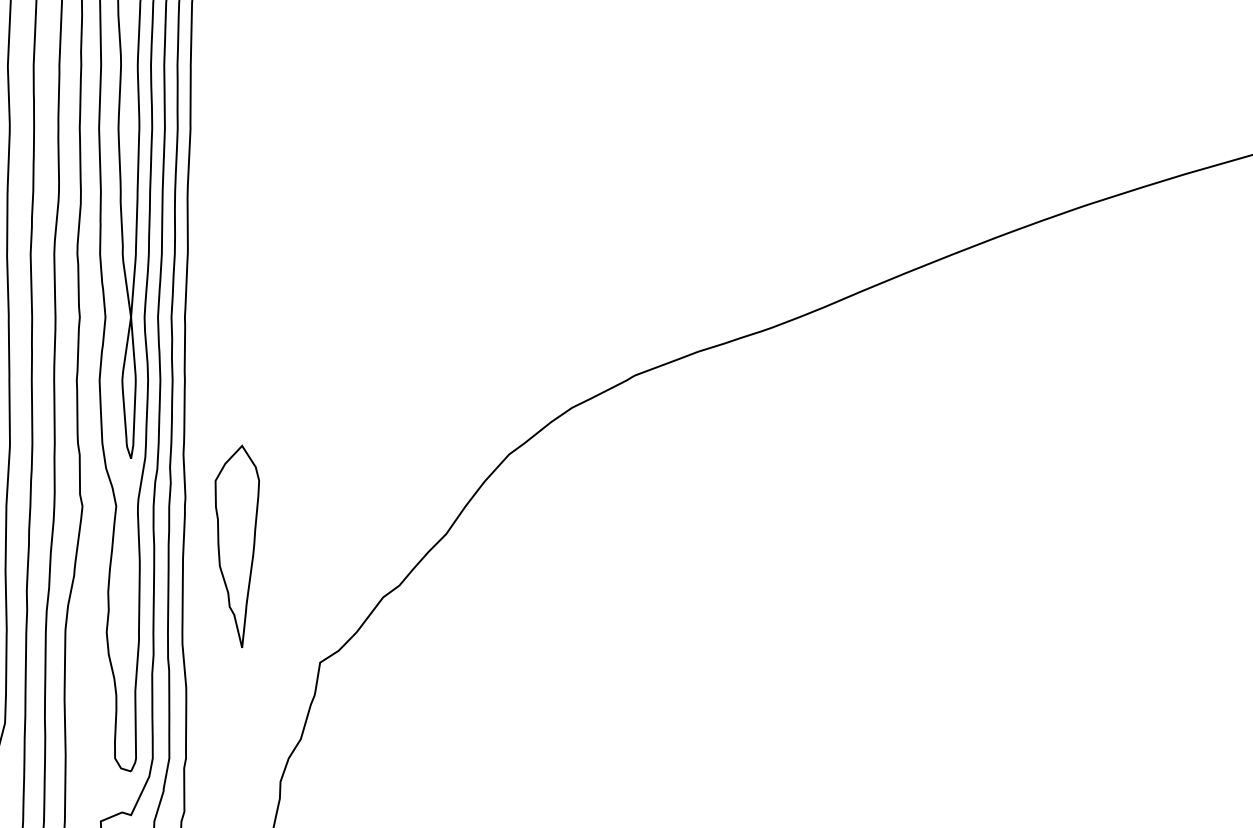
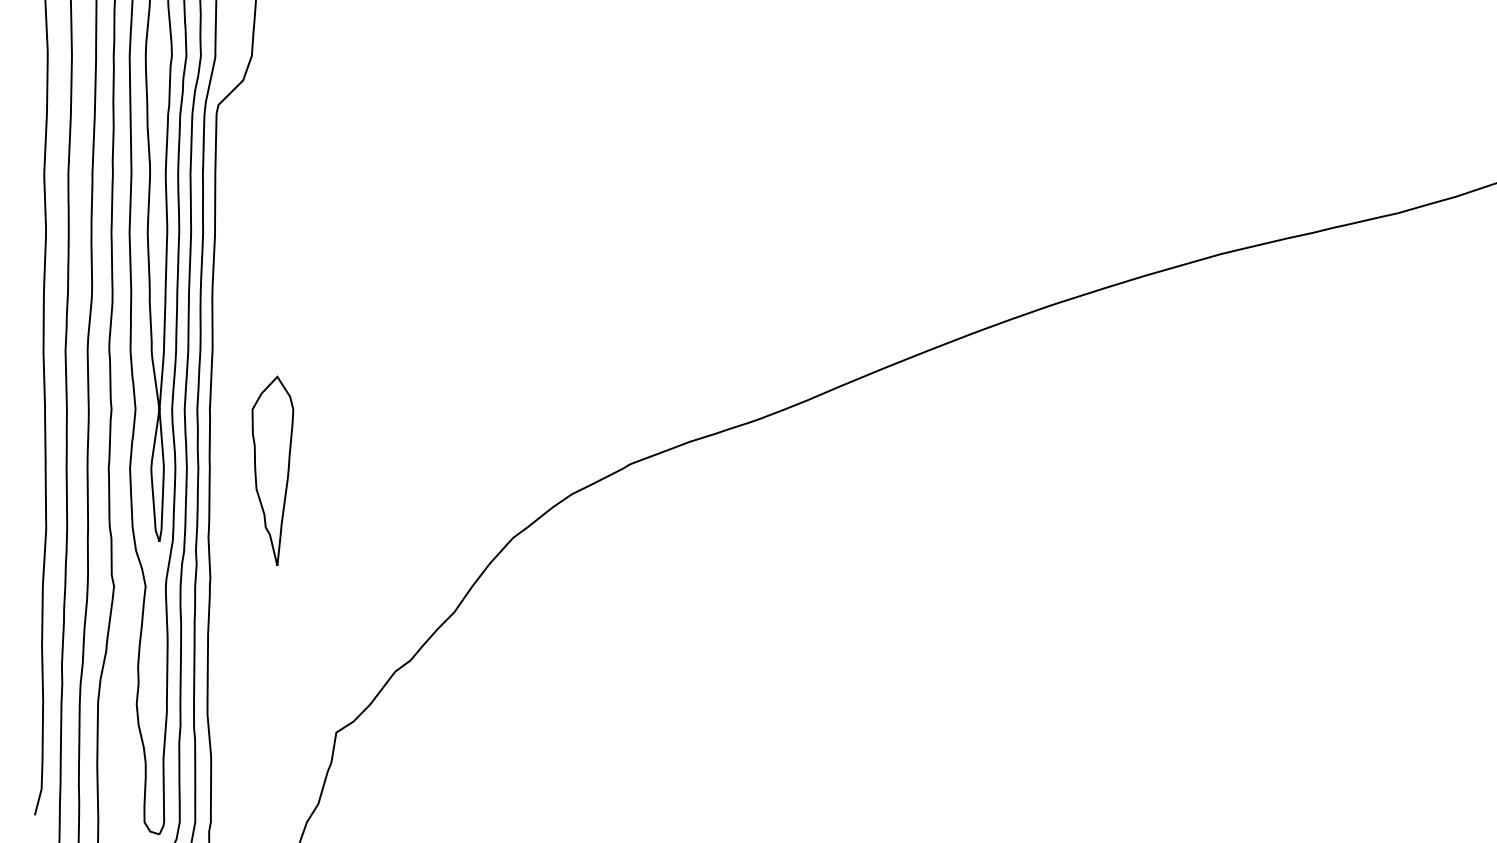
part: (236, 546) -> (272, 470), moved

